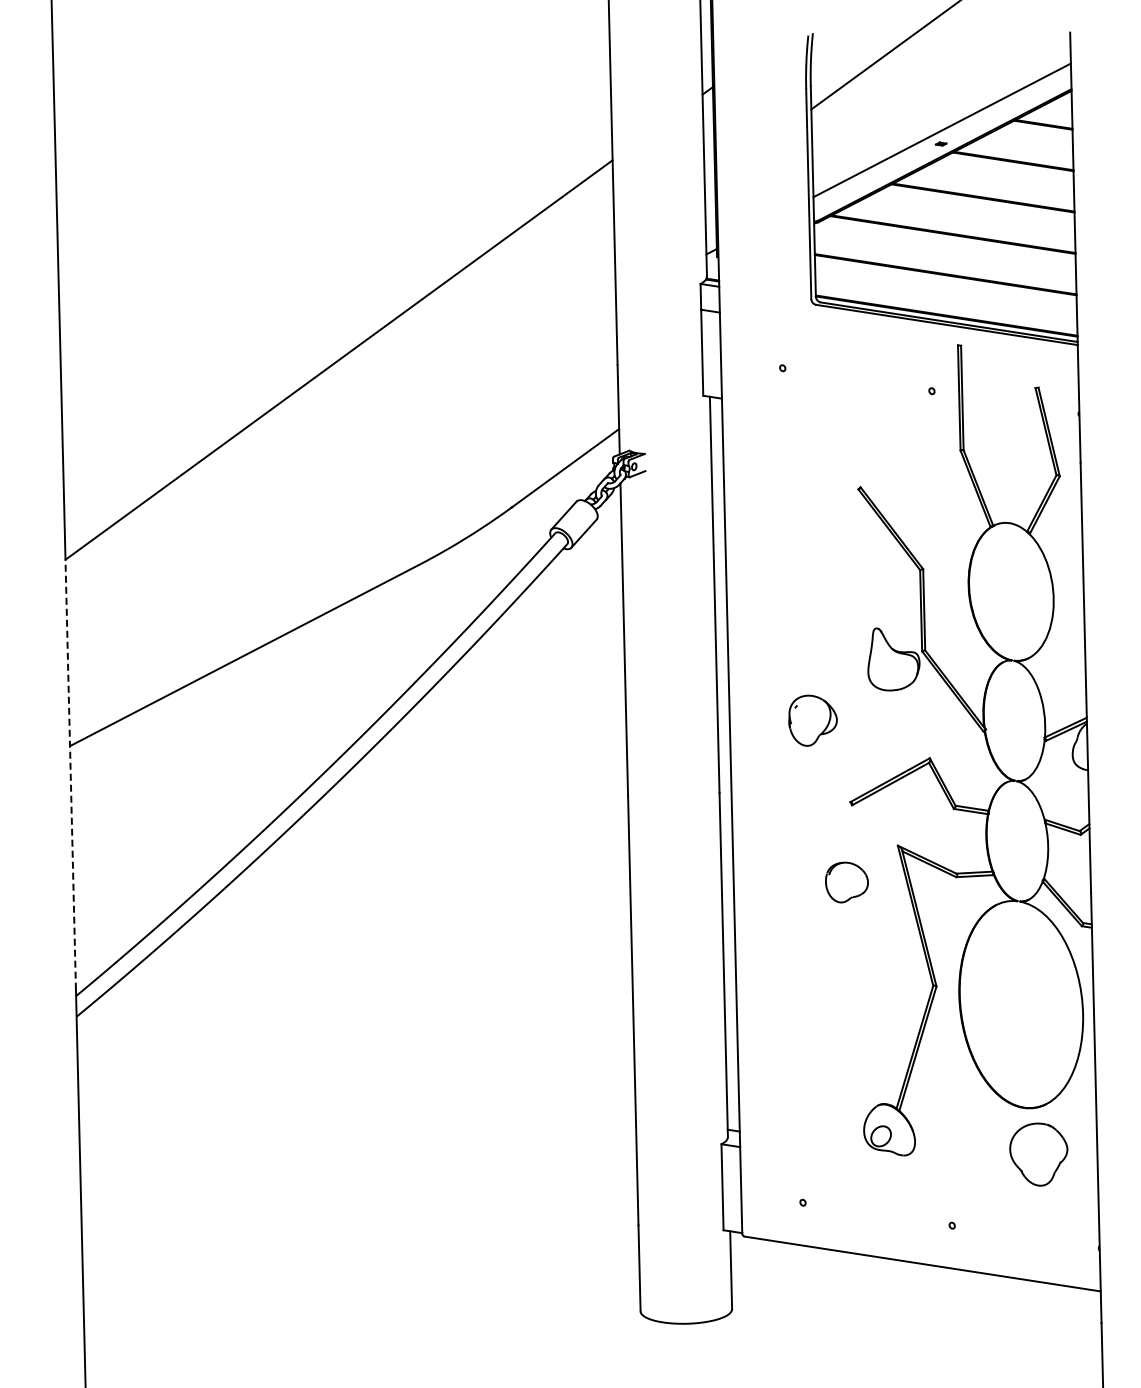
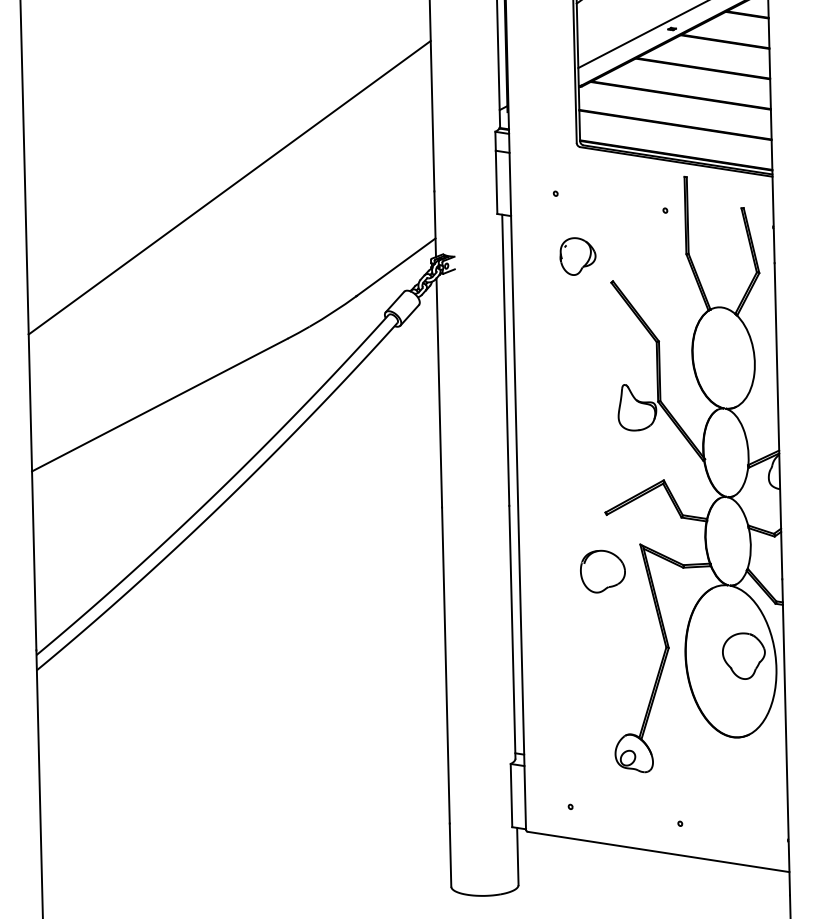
part: (812, 720) -> (577, 256), moved
line: (70, 774) -> (32, 492), dashed -> solid
part: (846, 882) -> (602, 571), size x1.43
part: (1038, 1154) -> (743, 656), moved

